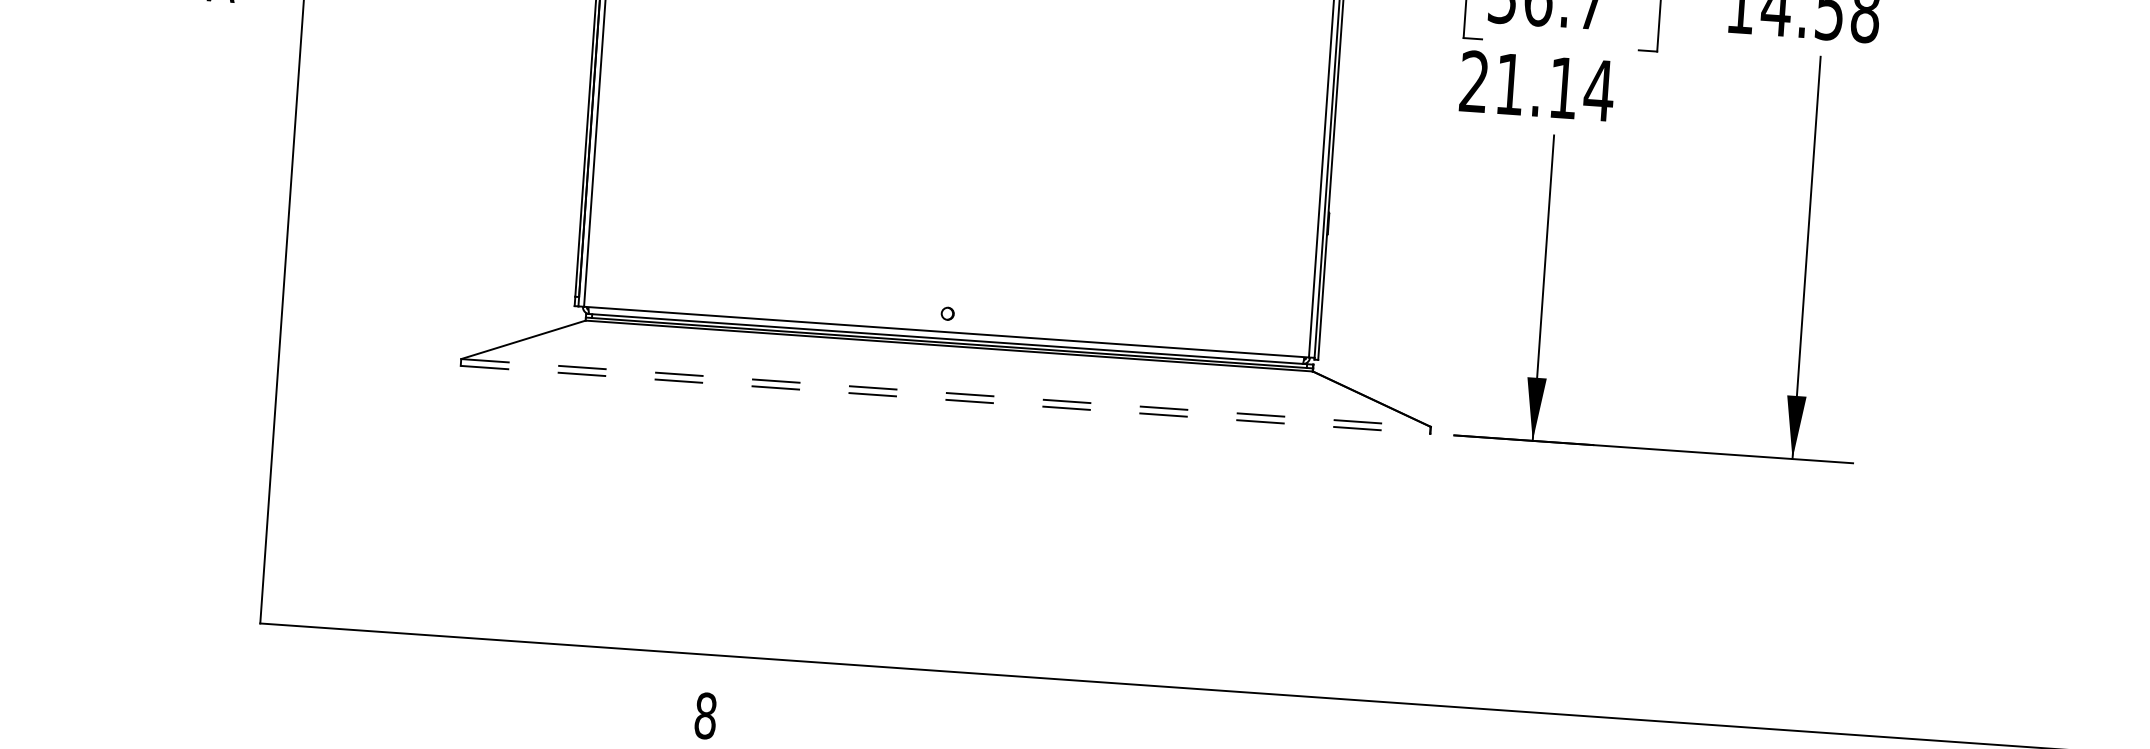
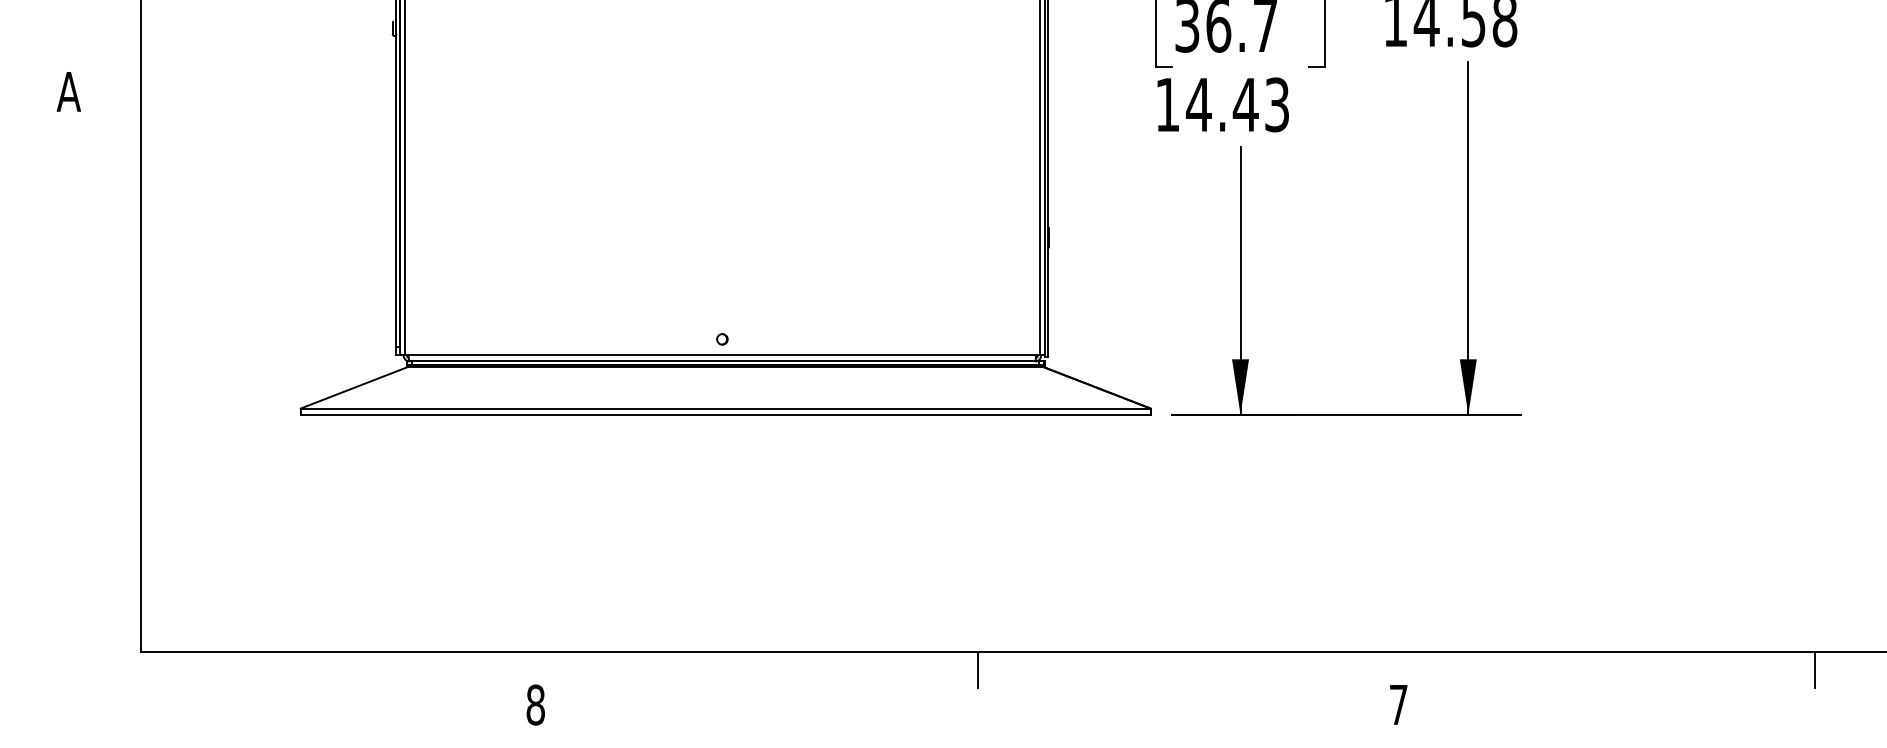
text: (1536, 85) -> (1222, 104), 21.14 -> 14.43
line: (945, 392) -> (725, 408), dashed -> solid
line: (945, 399) -> (725, 414), dashed -> solid
line: (1213, 710) -> (978, 669), added

